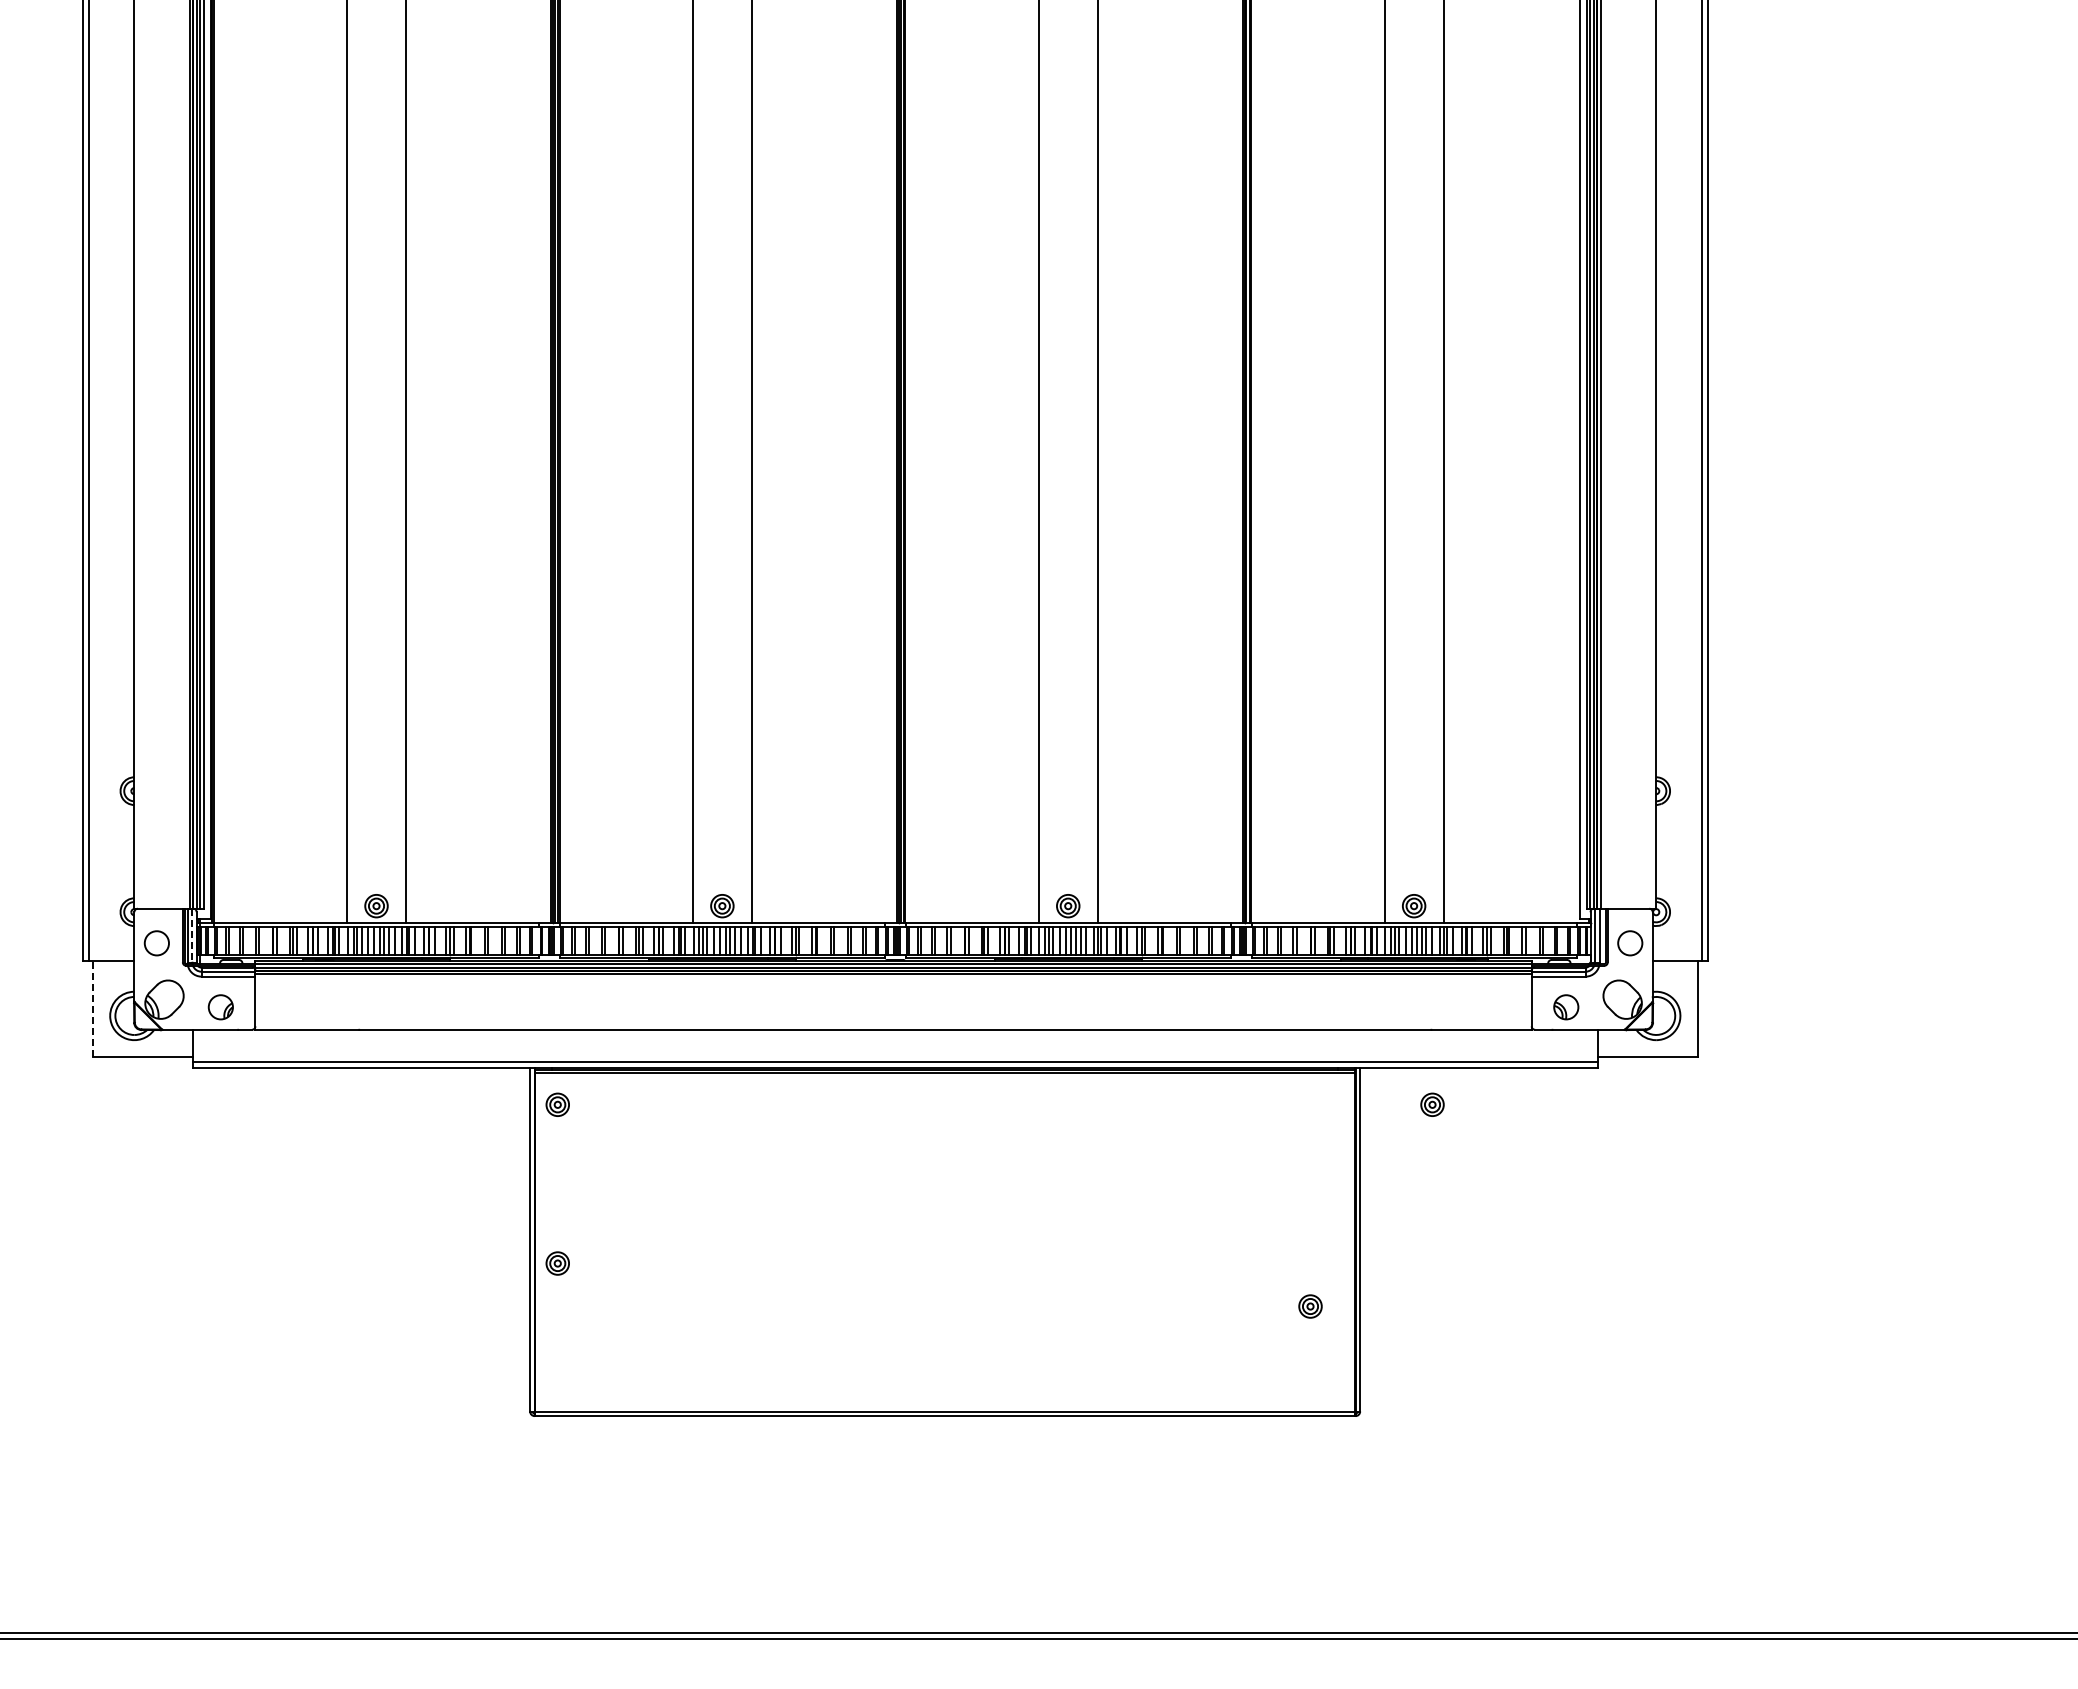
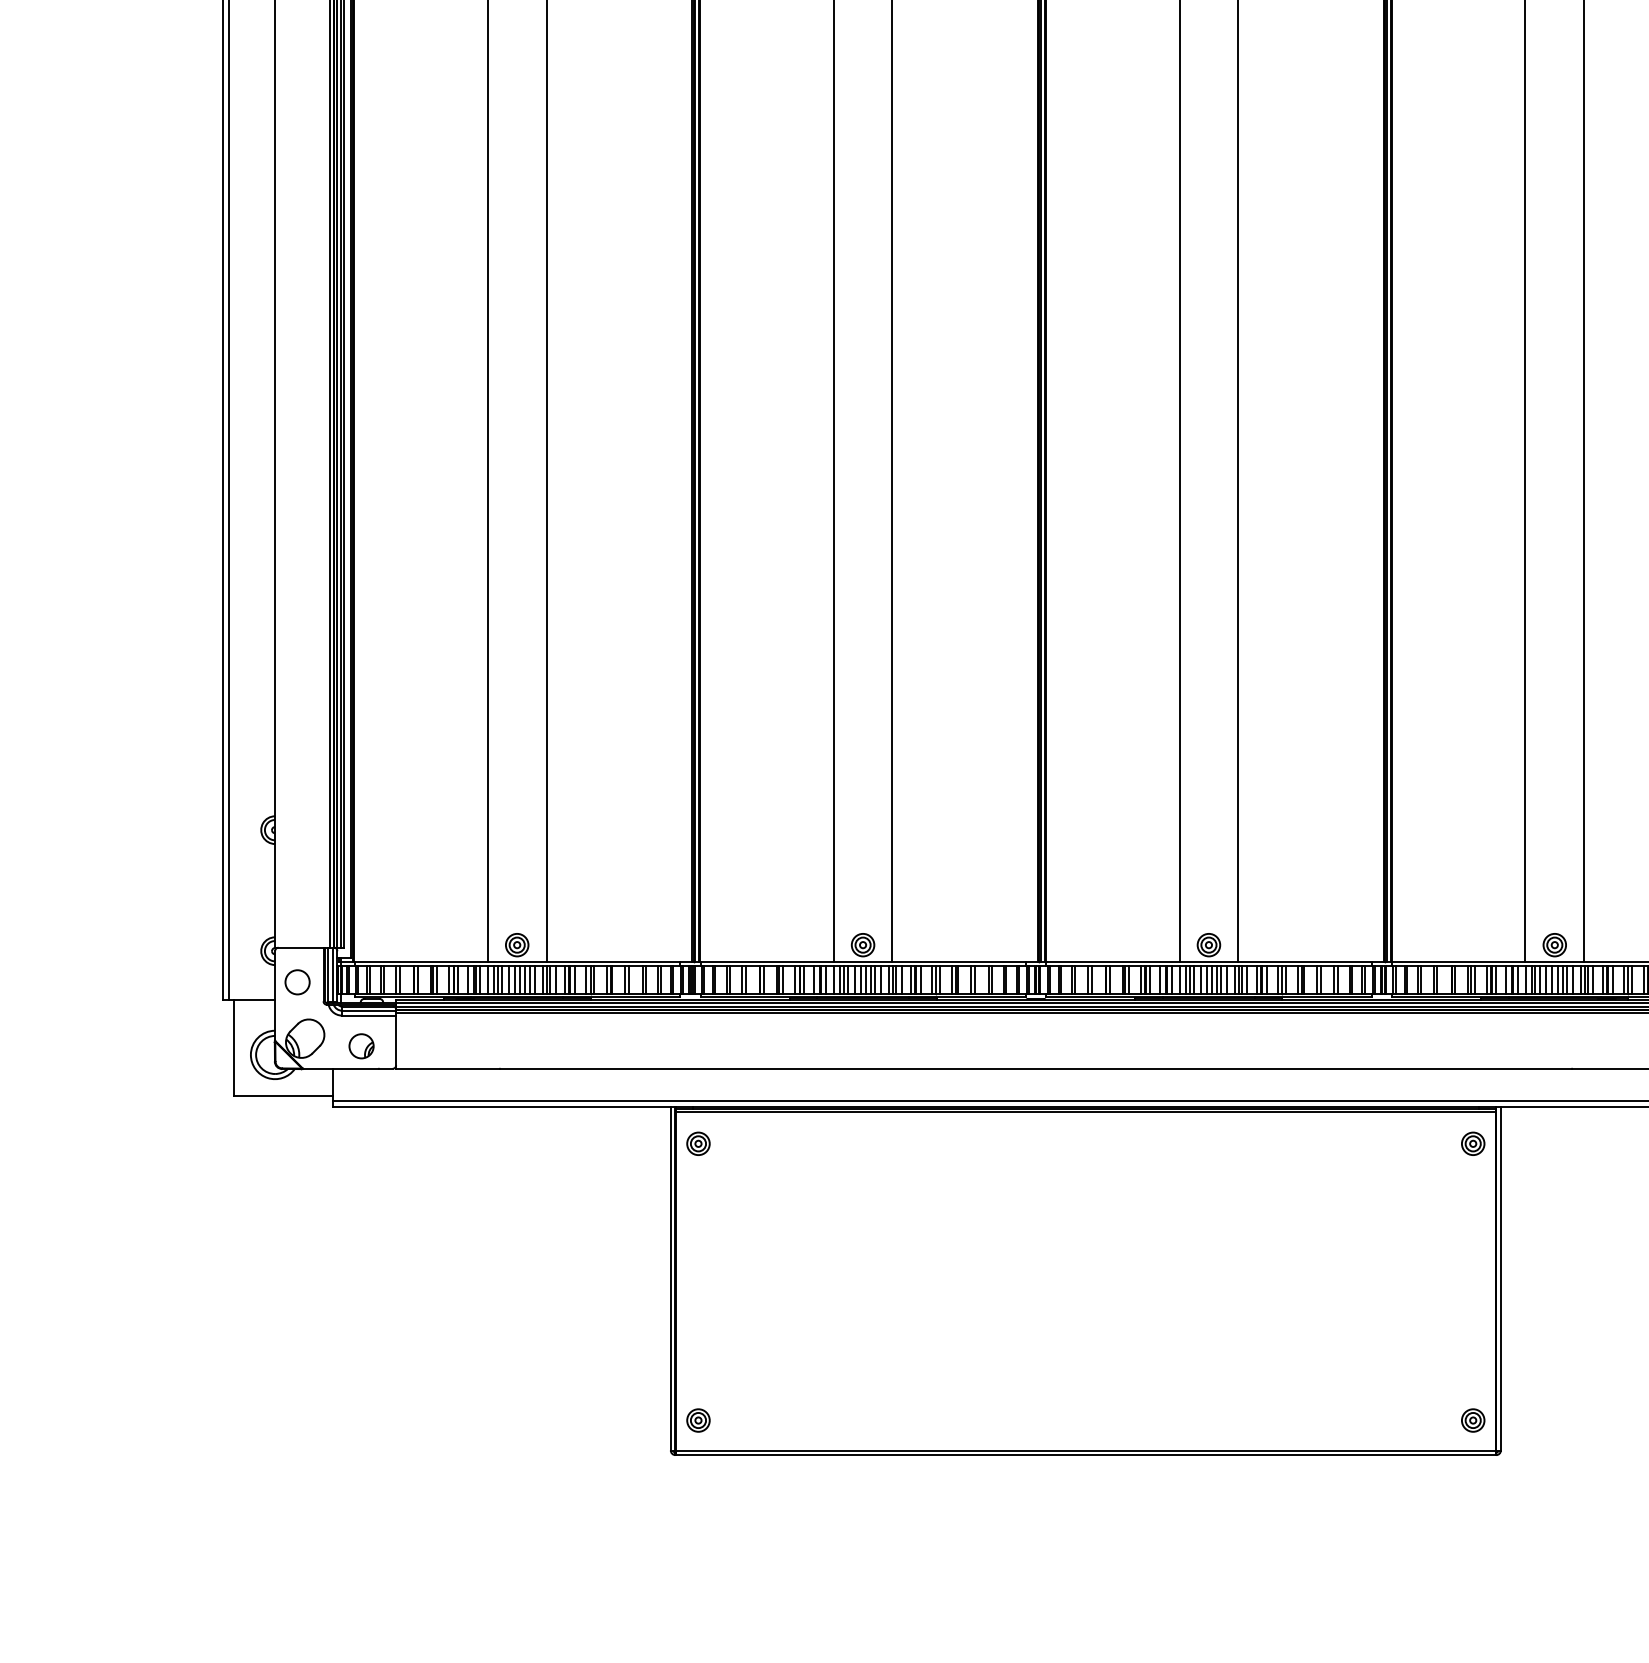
line: (192, 935) -> (333, 974), dashed -> solid
line: (92, 1008) -> (233, 1047), dashed -> solid
part: (1432, 1104) -> (1473, 1143), moved
part: (557, 1263) -> (698, 1420), moved
part: (1310, 1306) -> (1473, 1420), moved

